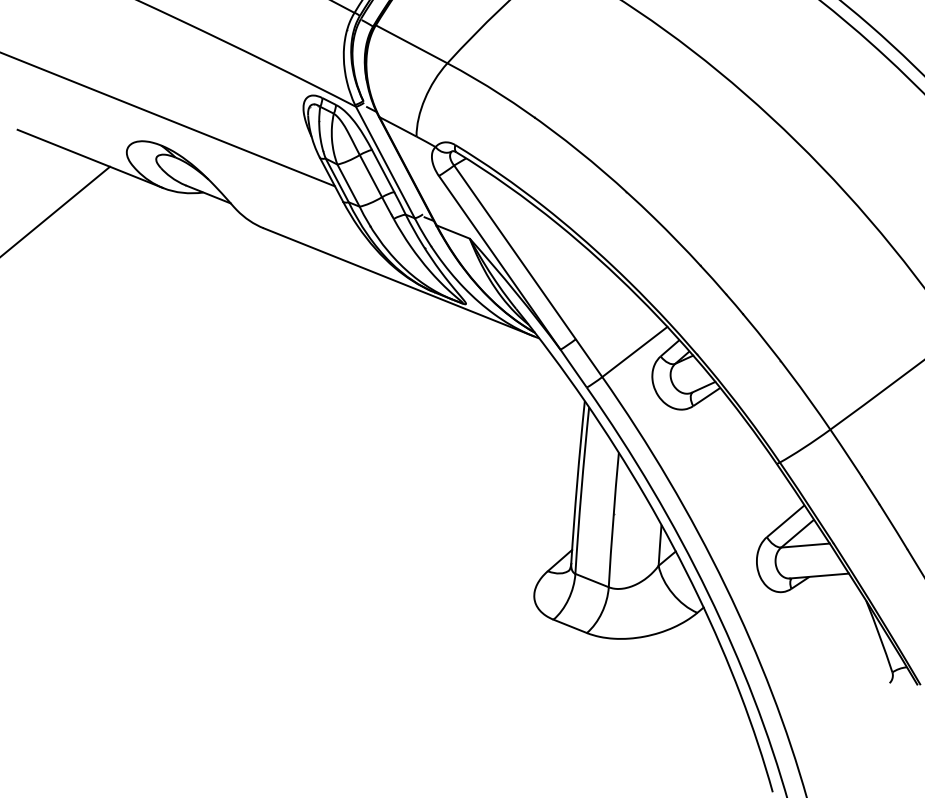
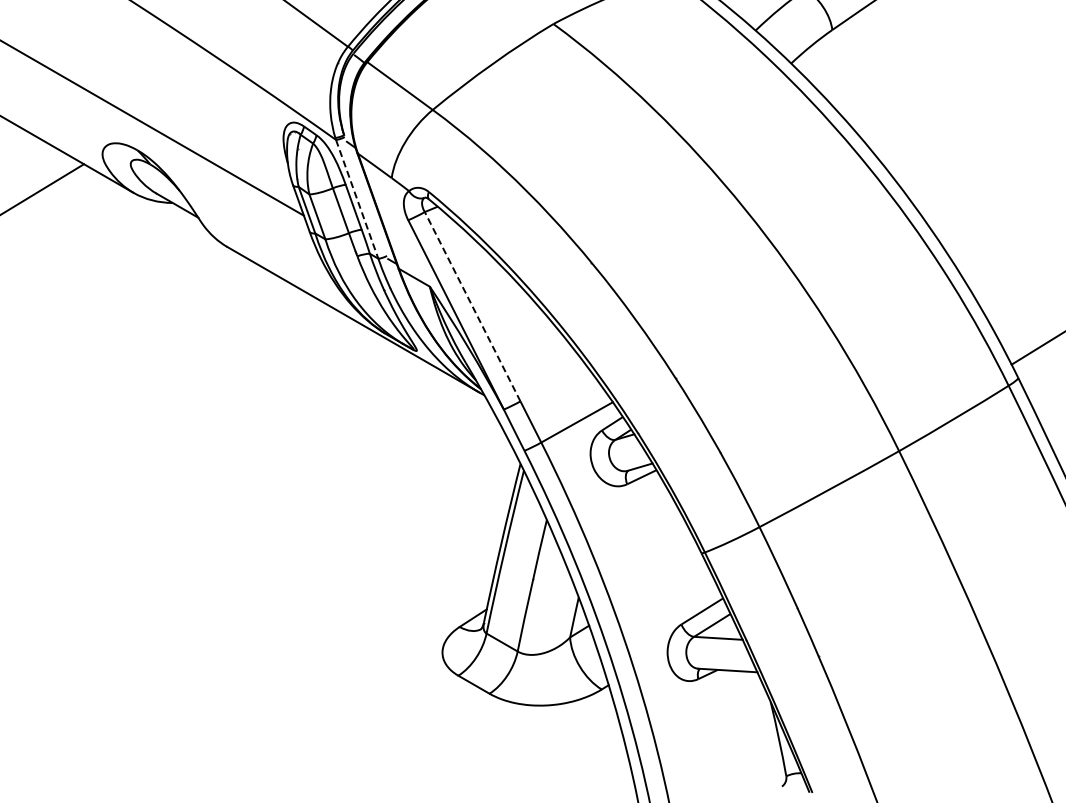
line: (385, 162) -> (357, 199), solid -> dashed
line: (514, 252) -> (472, 306), solid -> dashed

